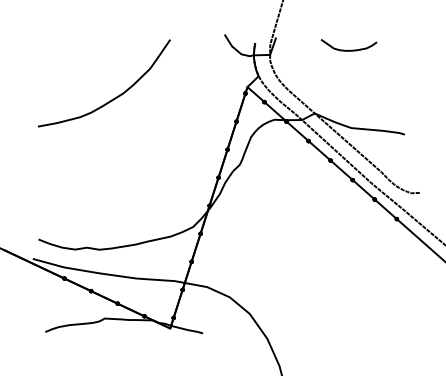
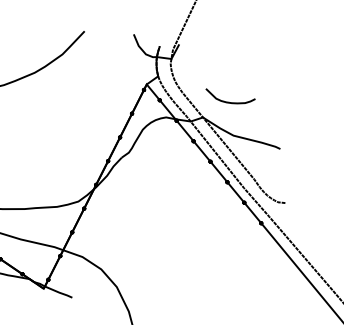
curve: (351, 49) -> (231, 101), moved

